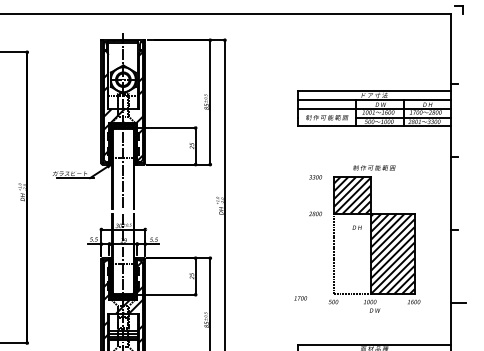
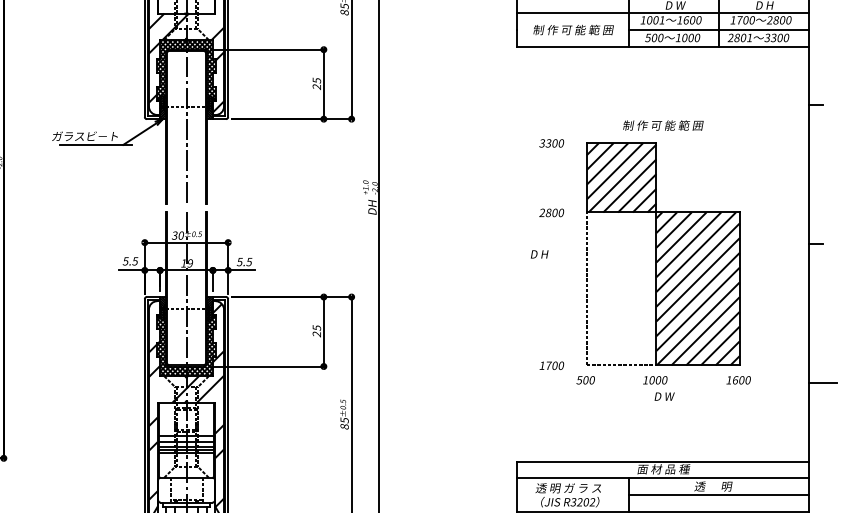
text: (356, 227) -> (538, 253), moved
text: (300, 298) -> (551, 365), moved

